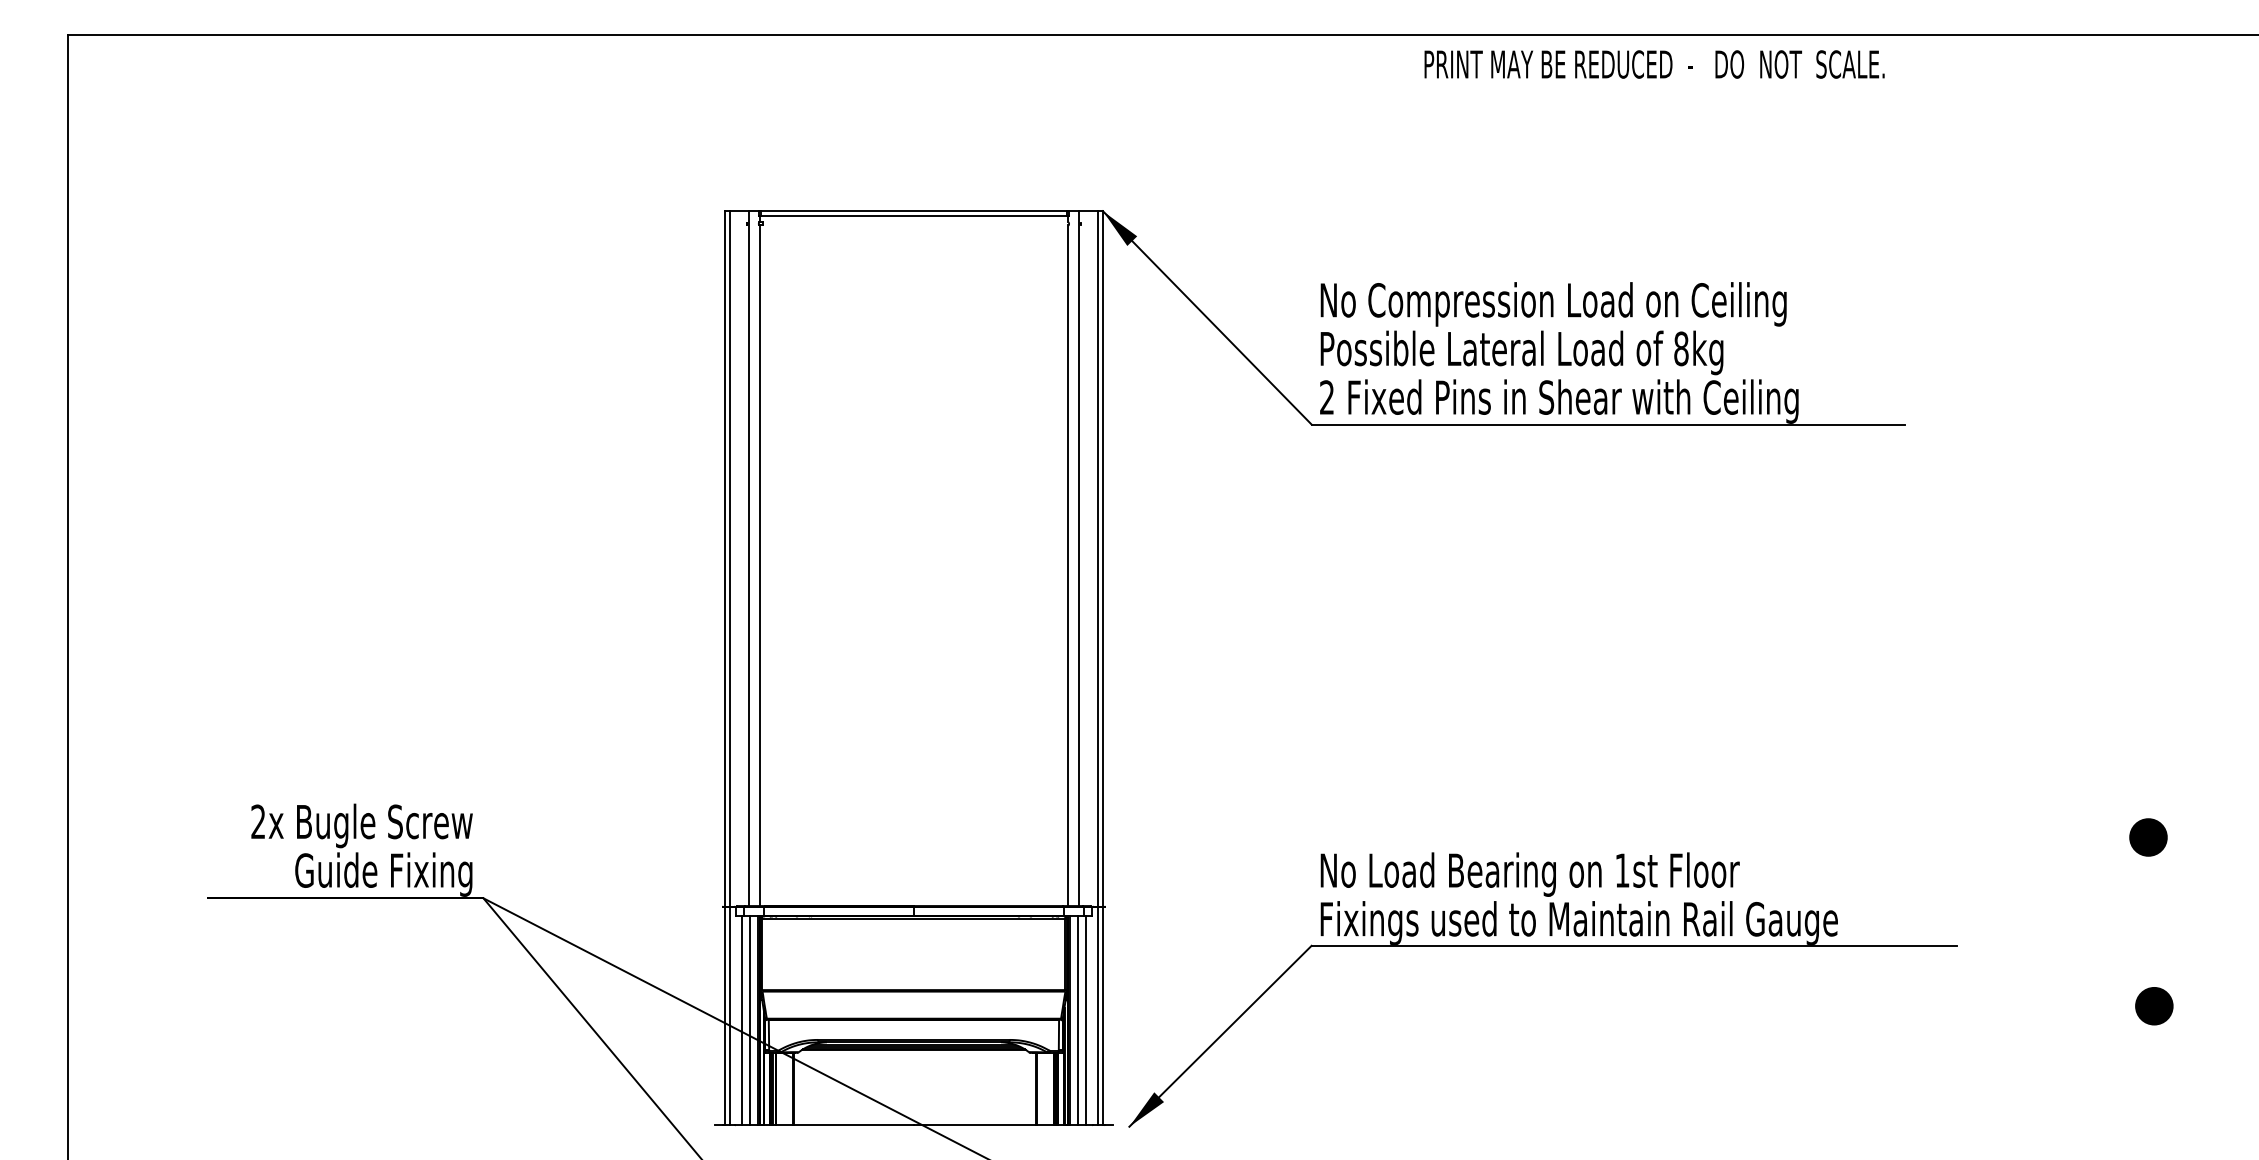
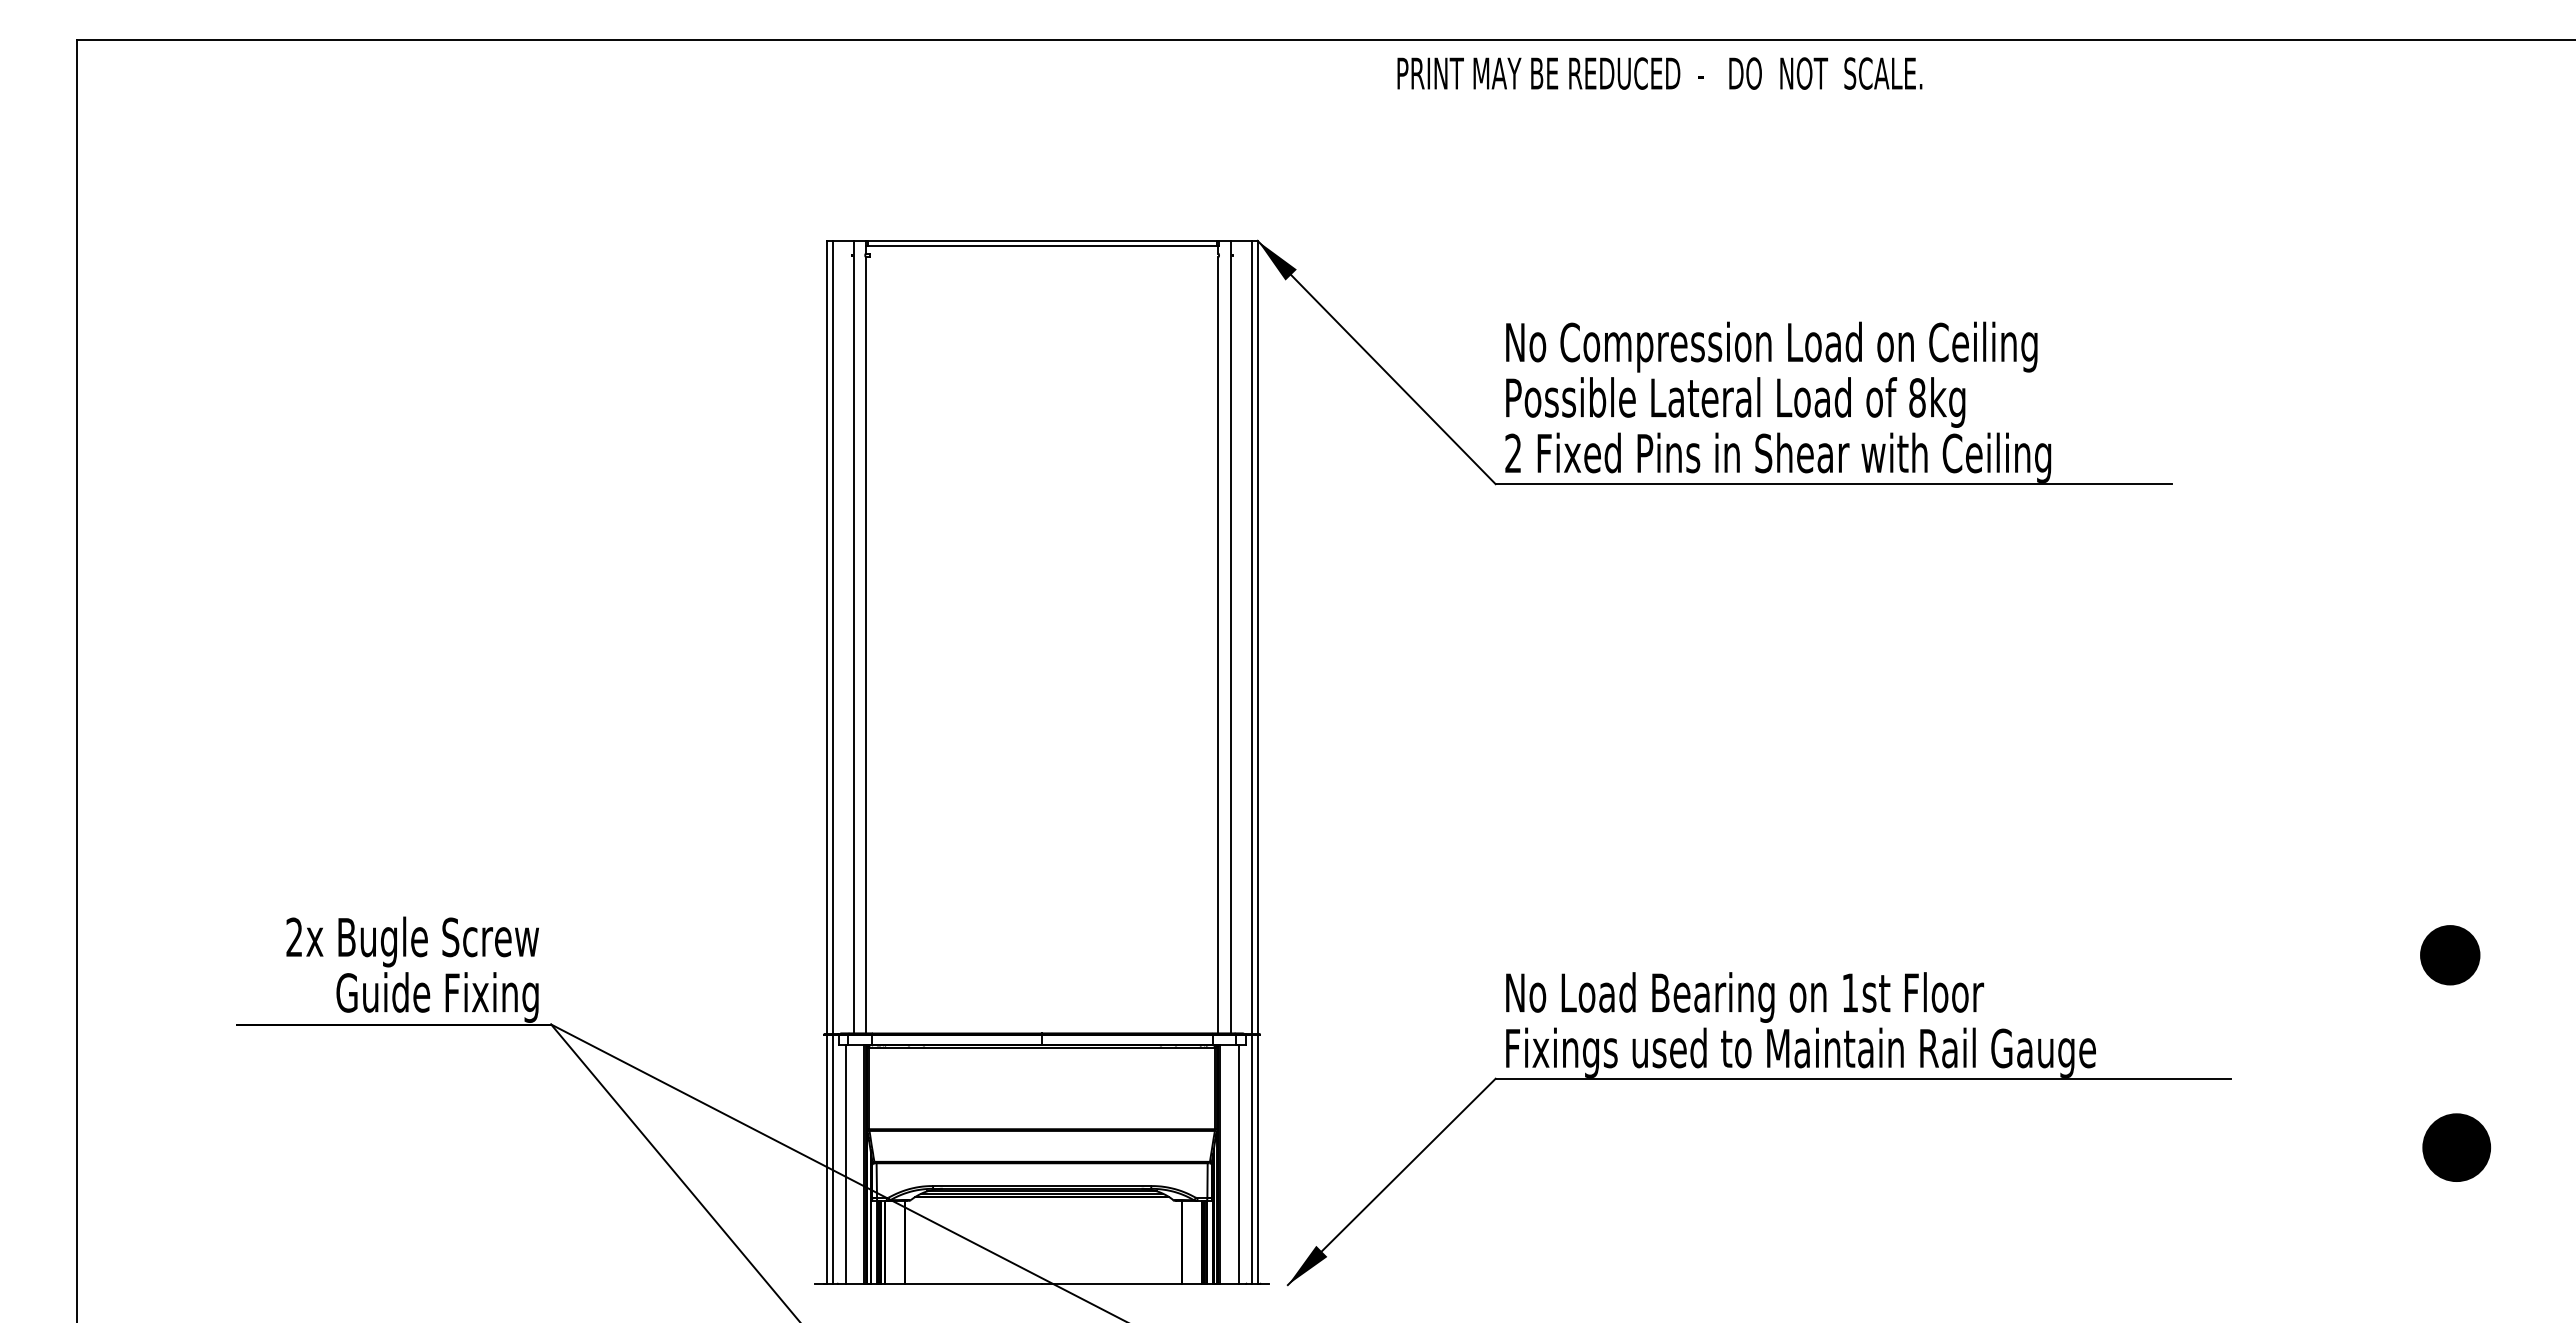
text: (1654, 64) -> (1659, 73), moved
part: (2147, 836) -> (2449, 954), size x1.4
part: (2154, 1006) -> (2456, 1147), size x1.6
line: (749, 1021) -> (854, 1164), removed
line: (1078, 1021) -> (1229, 1164), removed

